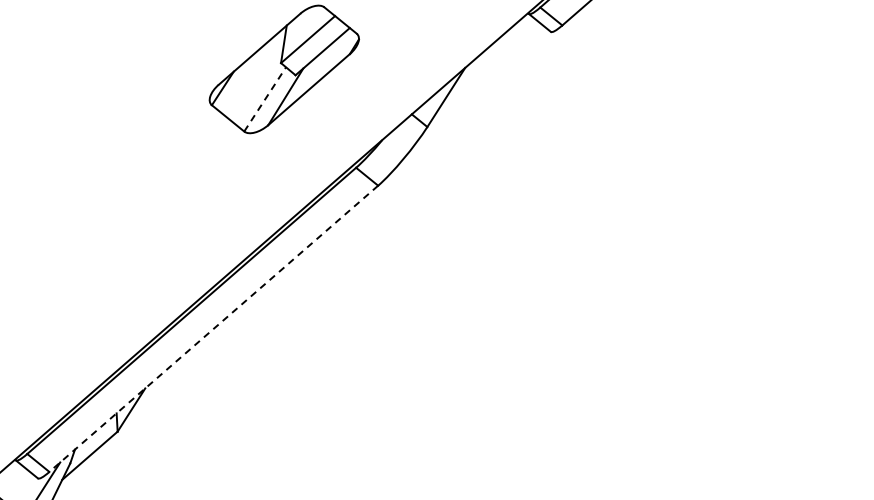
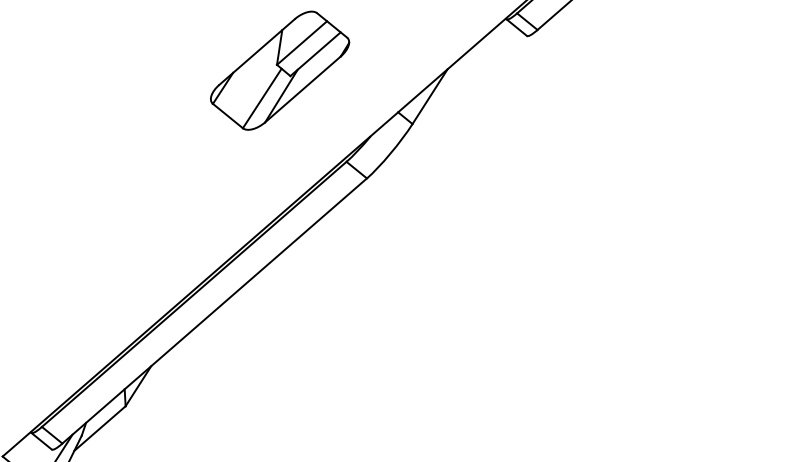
line: (265, 99) -> (262, 98), dashed -> solid
line: (213, 328) -> (214, 310), dashed -> solid

